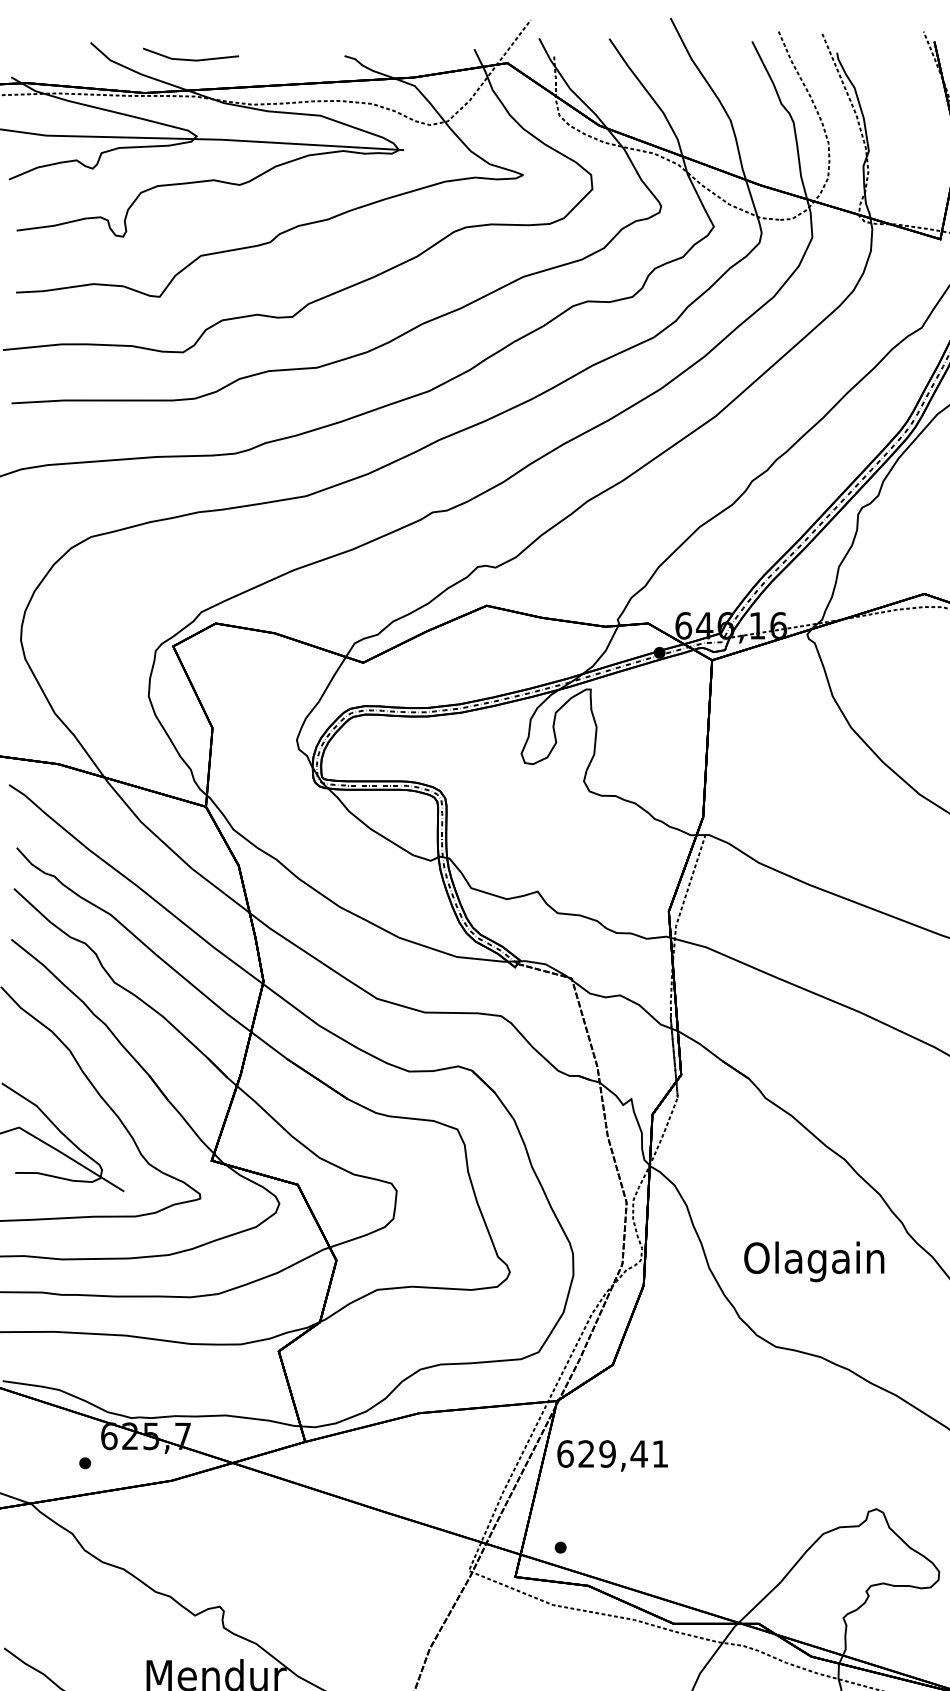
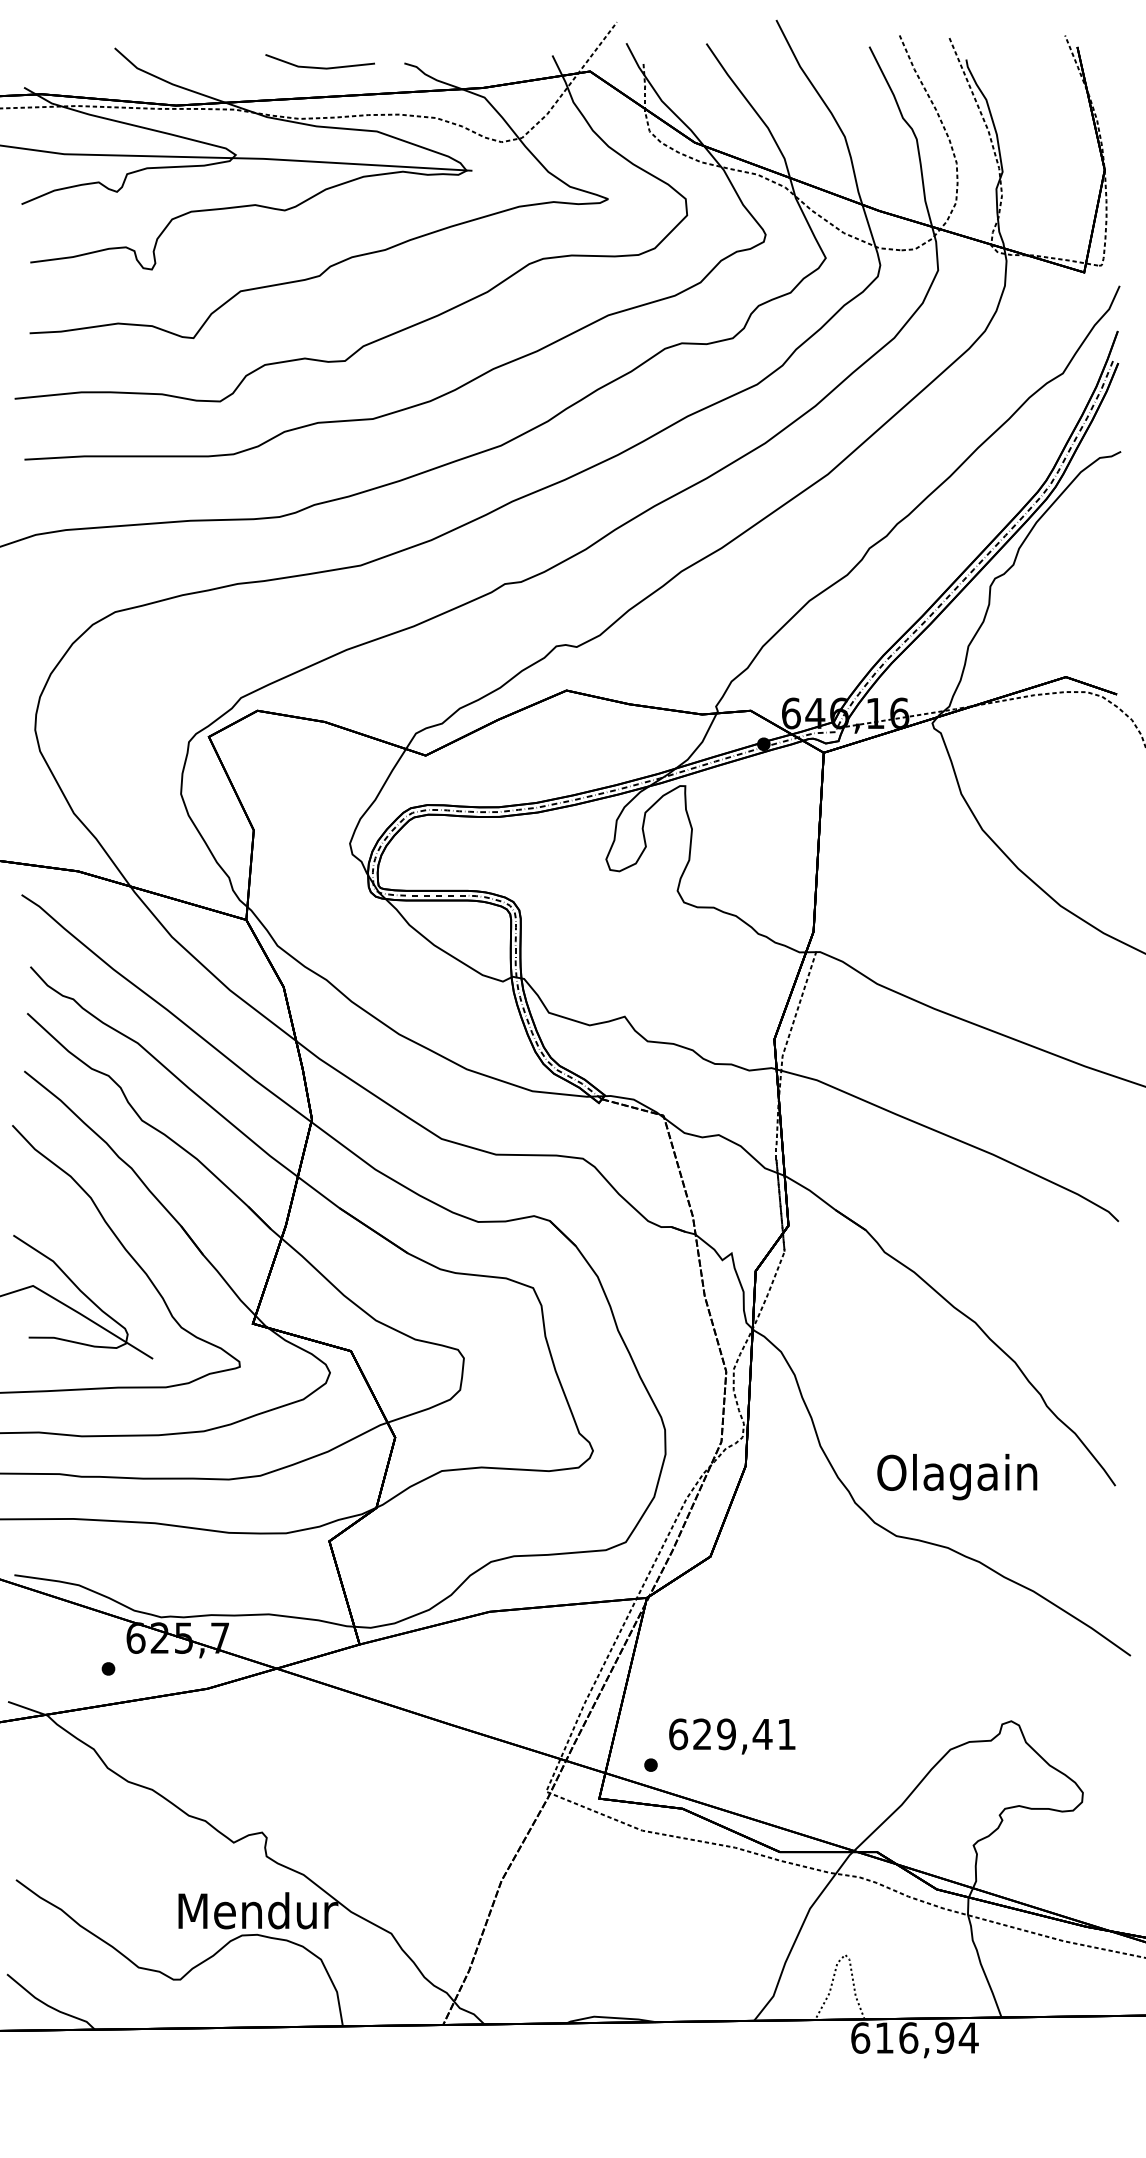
line: (190, 59) -> (319, 67), moved
text: (814, 1262) -> (957, 1477), moved
text: (612, 1455) -> (732, 1736), moved

